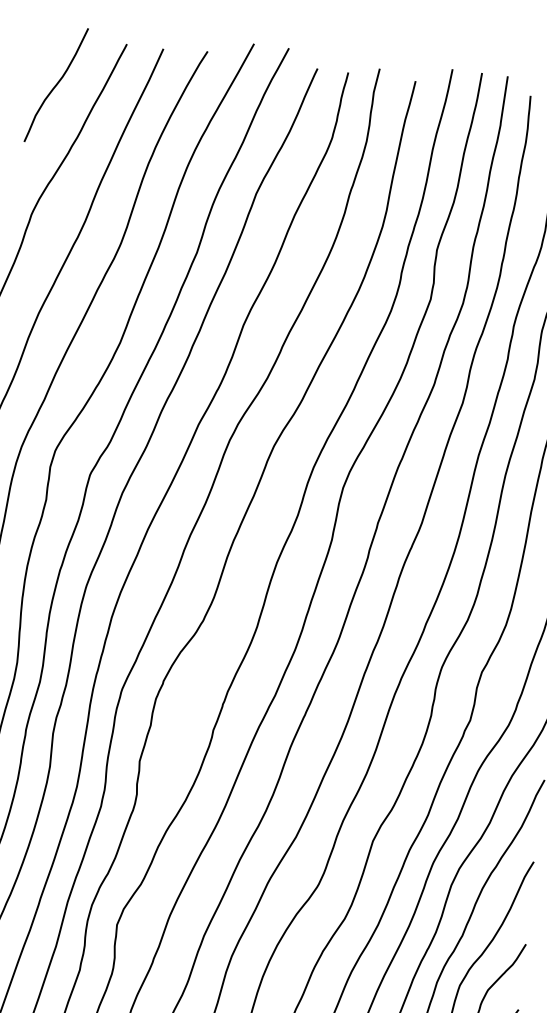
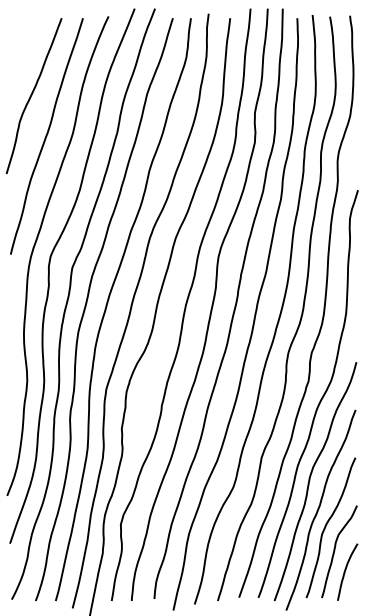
curve: (56, 84) -> (24, 46), removed

